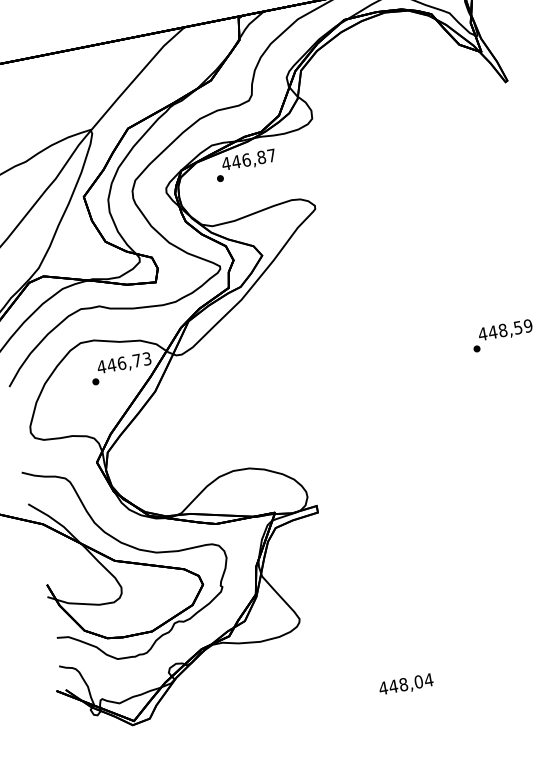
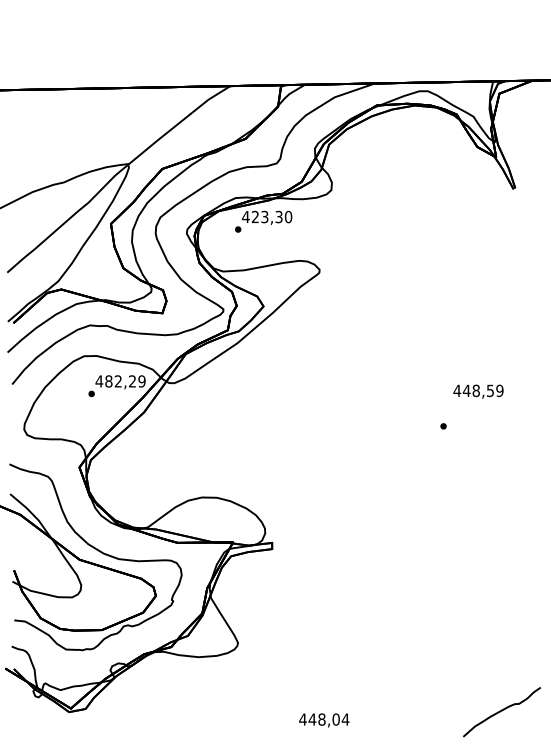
text: (253, 158) -> (271, 216), 446,87 -> 423,30
text: (505, 330) -> (478, 391), moved
text: (129, 362) -> (125, 381), 446,73 -> 482,29

